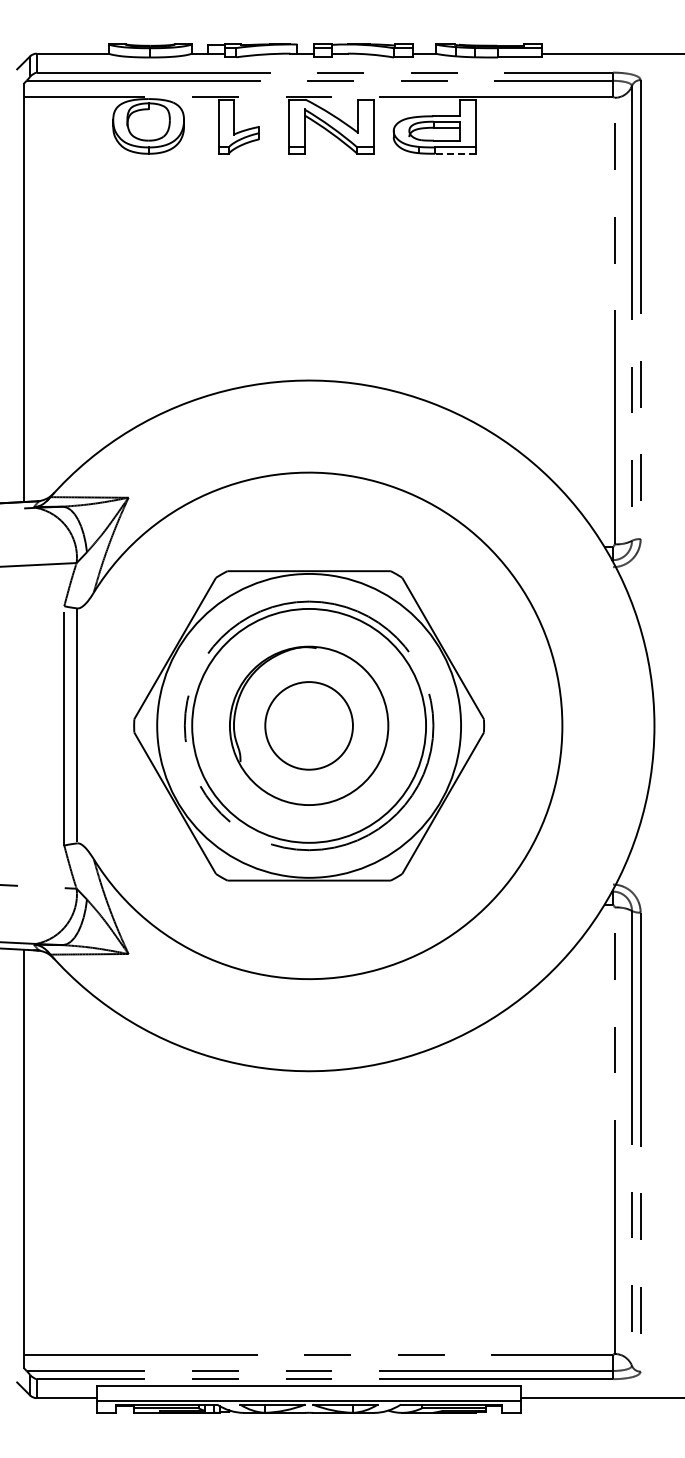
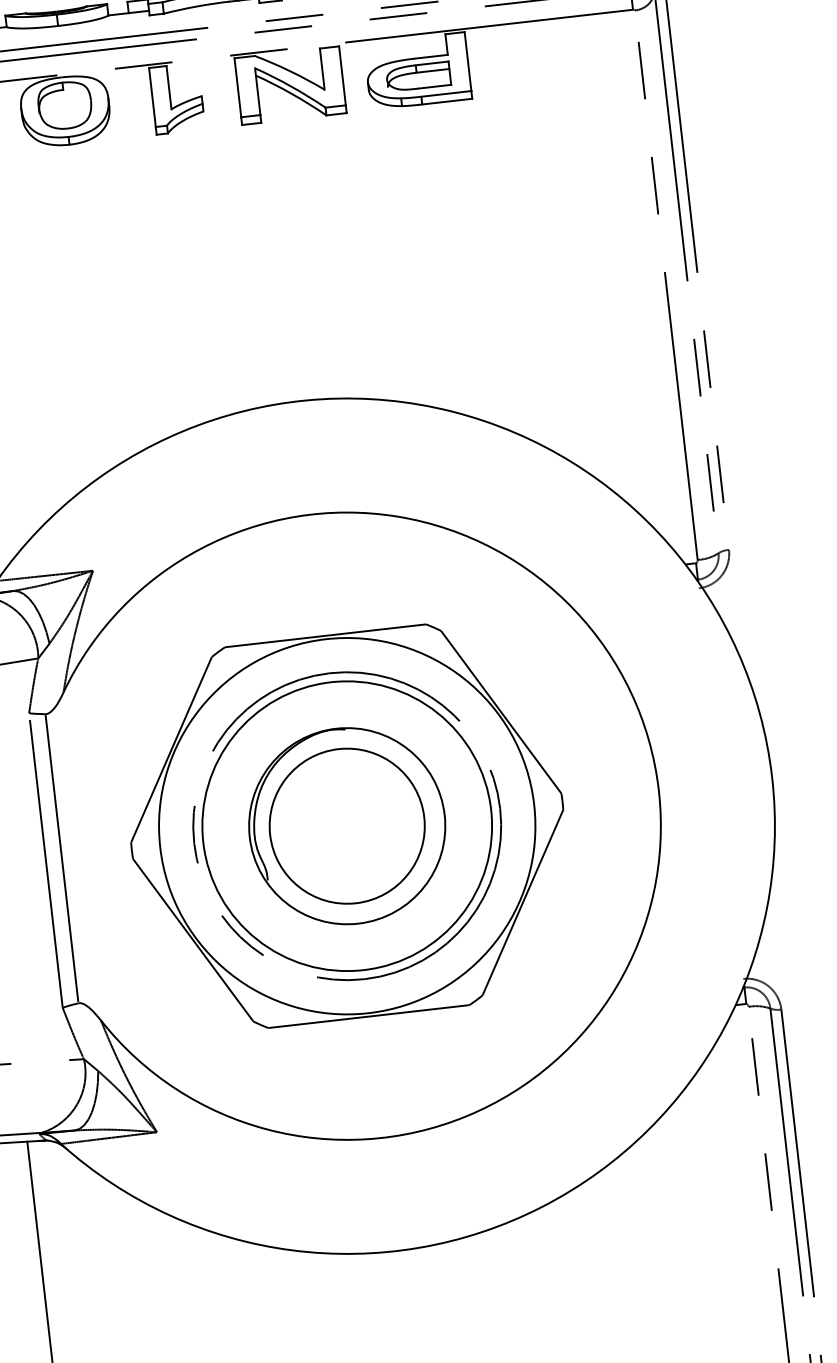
line: (455, 153) -> (447, 101), dashed -> solid
circle: (308, 725) -> (346, 825), size x1.43

